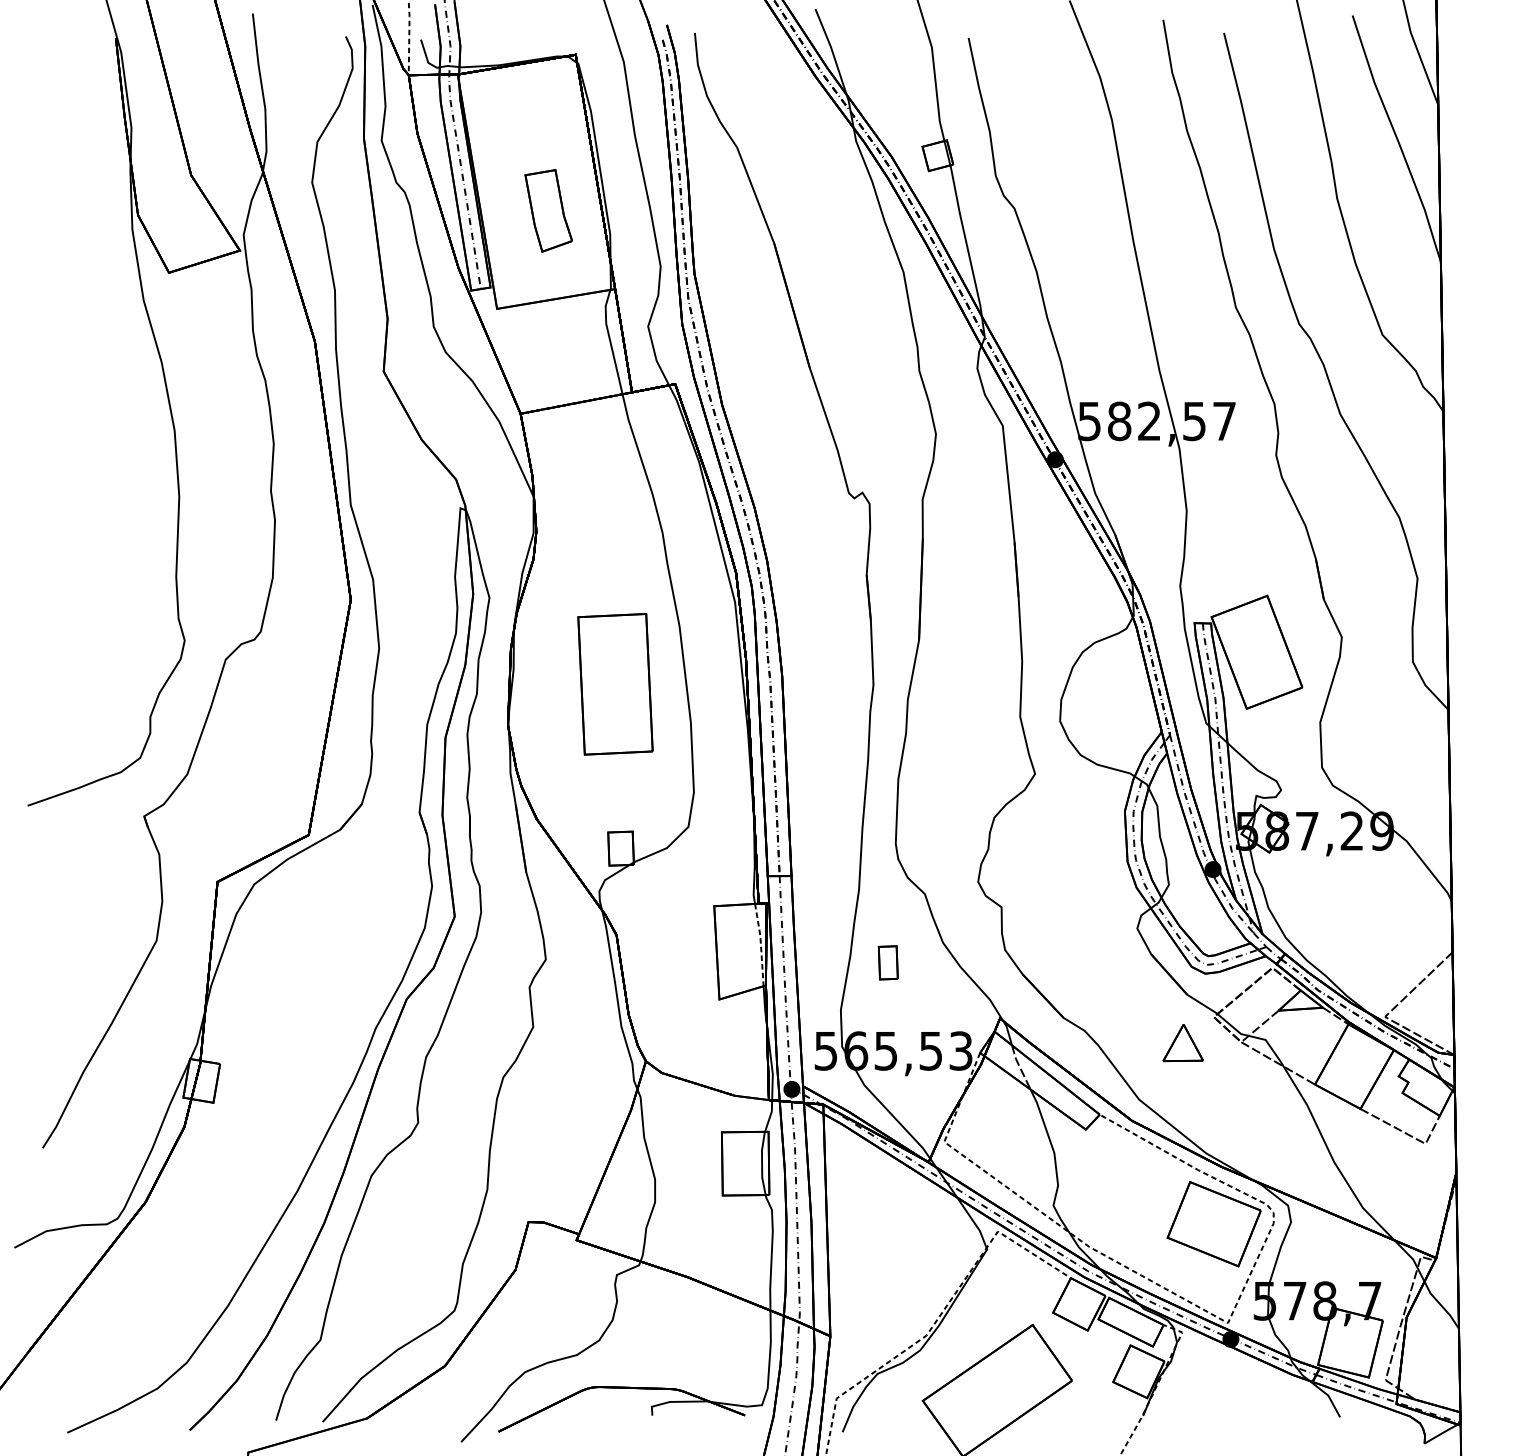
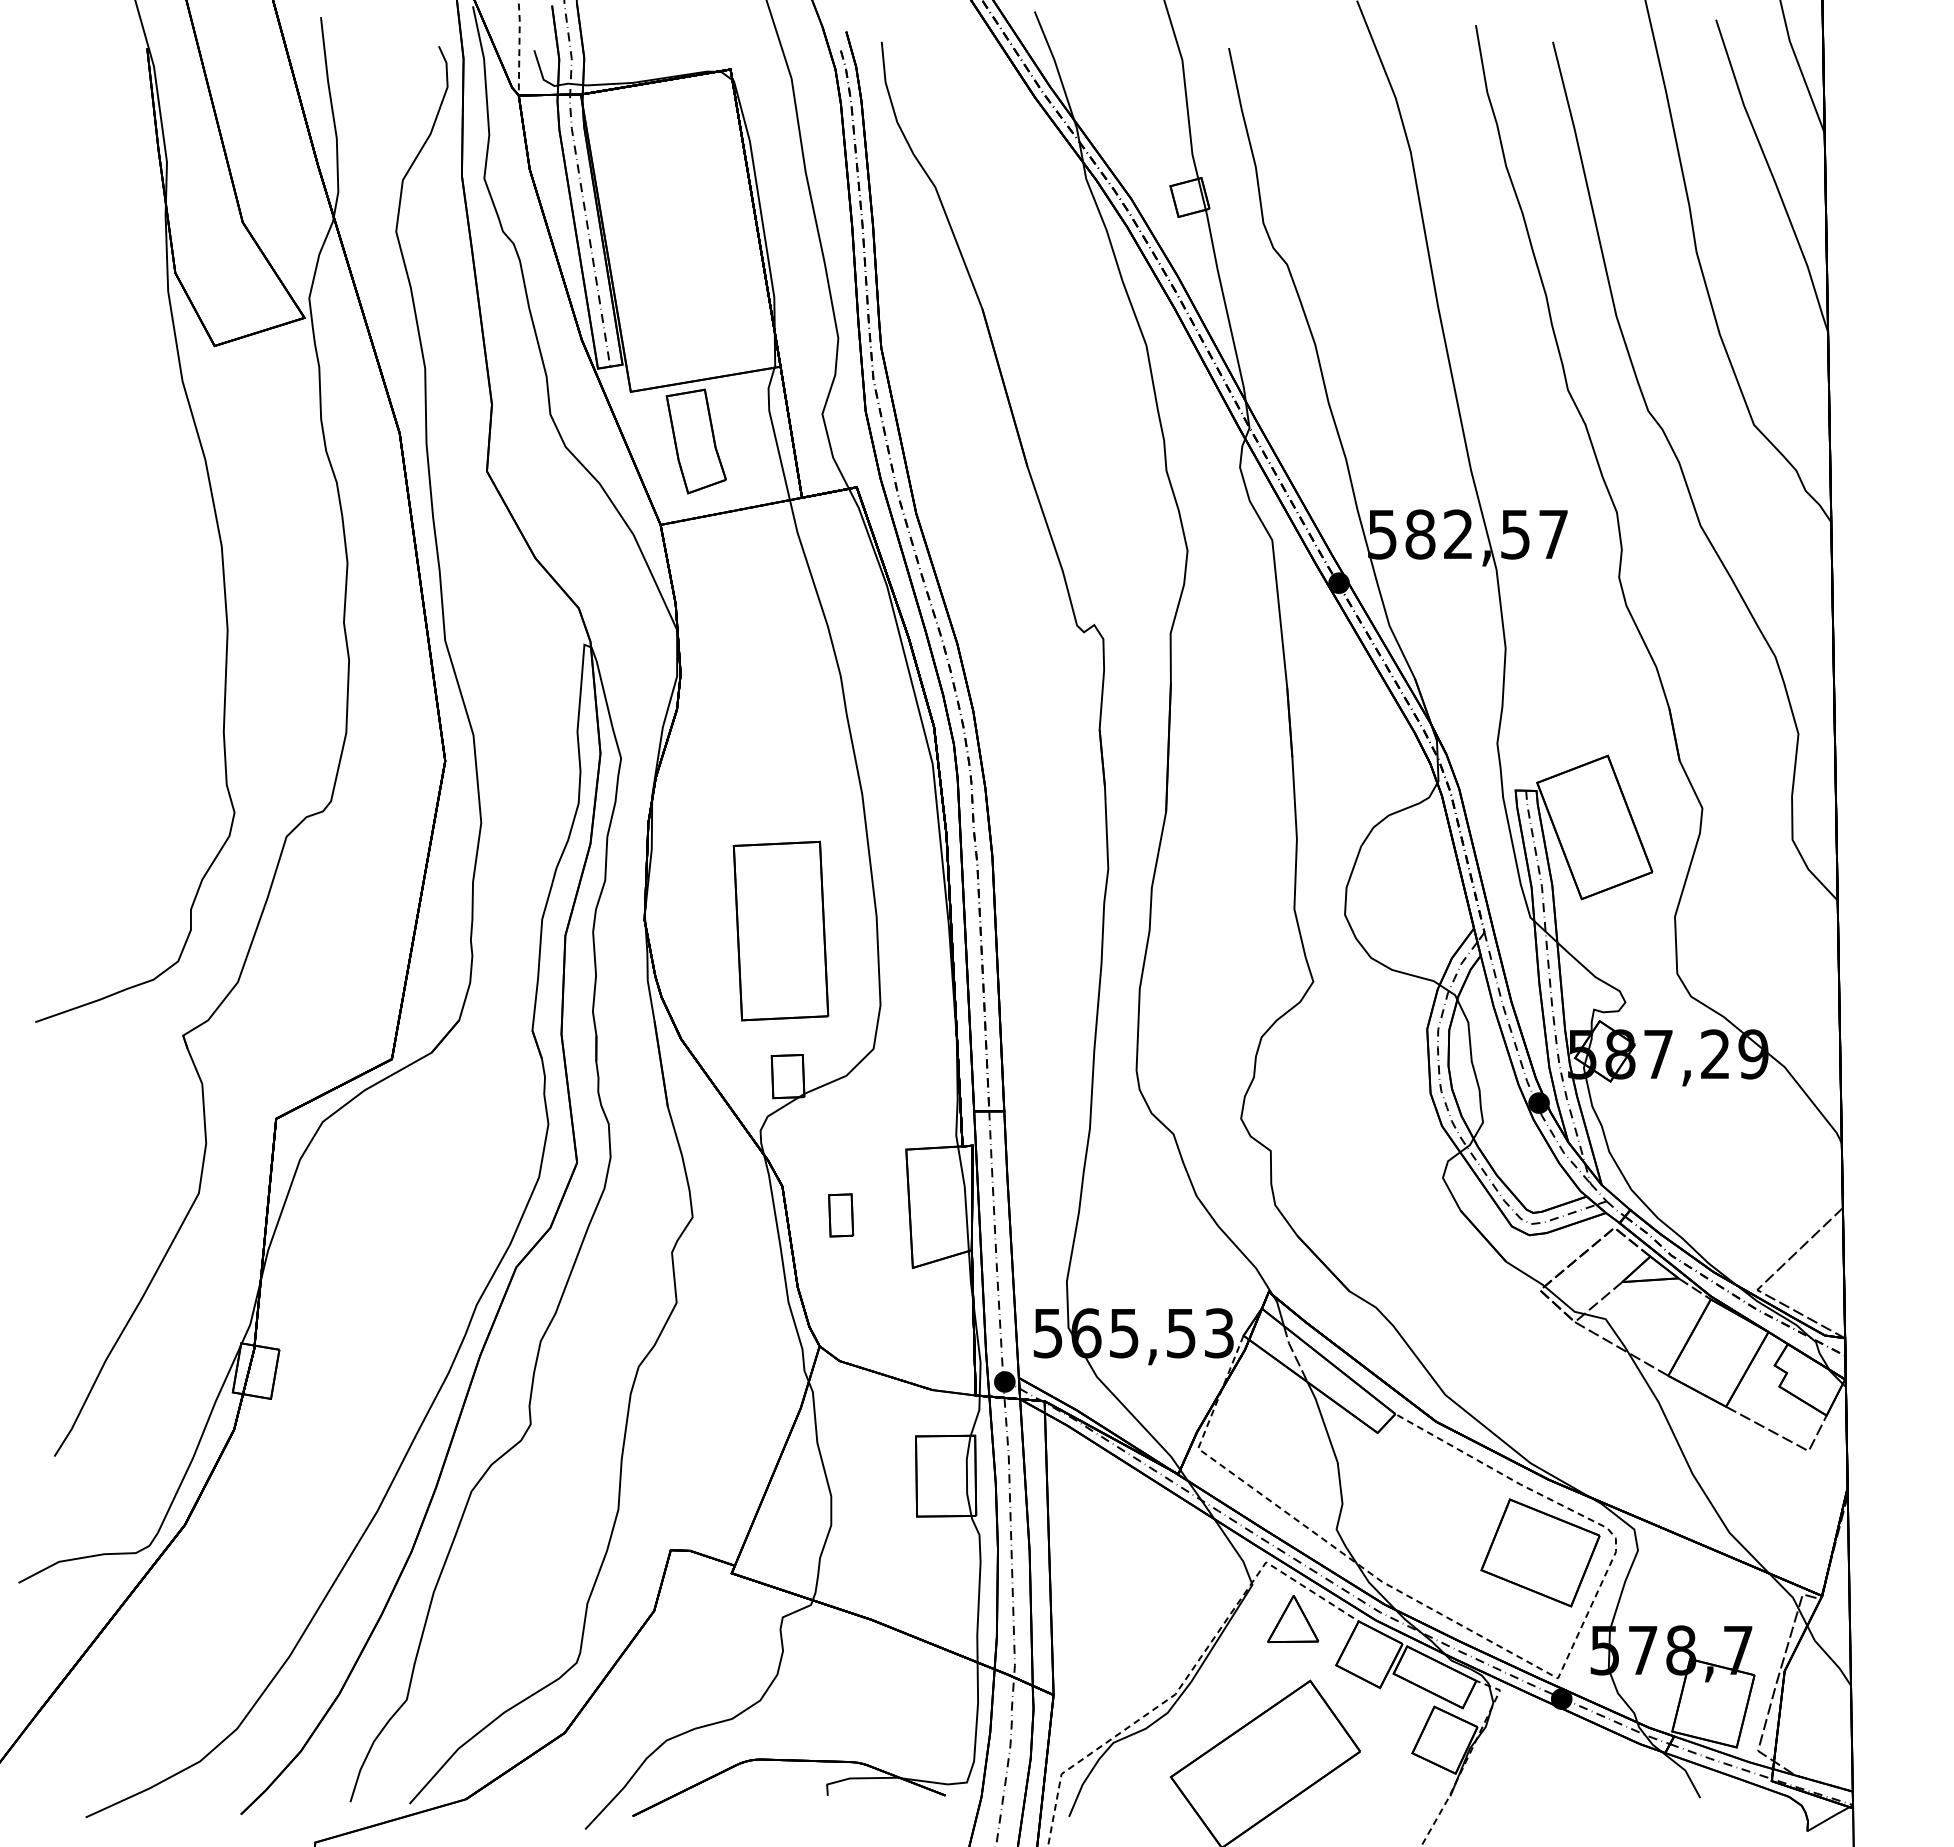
part: (548, 210) -> (695, 441), moved
part: (615, 683) -> (780, 930), moved
line: (760, 944) -> (965, 1198), dashed -> solid
part: (888, 962) -> (841, 1215), moved
part: (1183, 1043) -> (1293, 1619), moved

